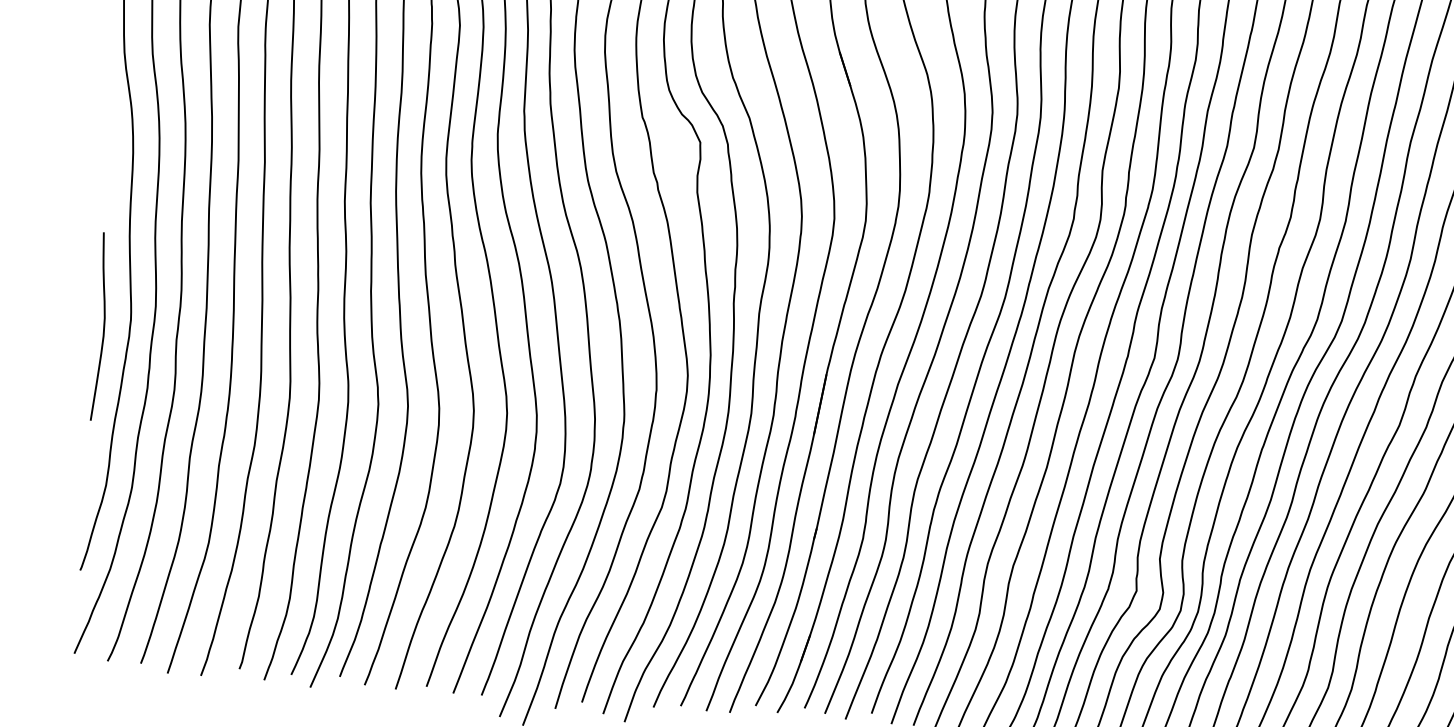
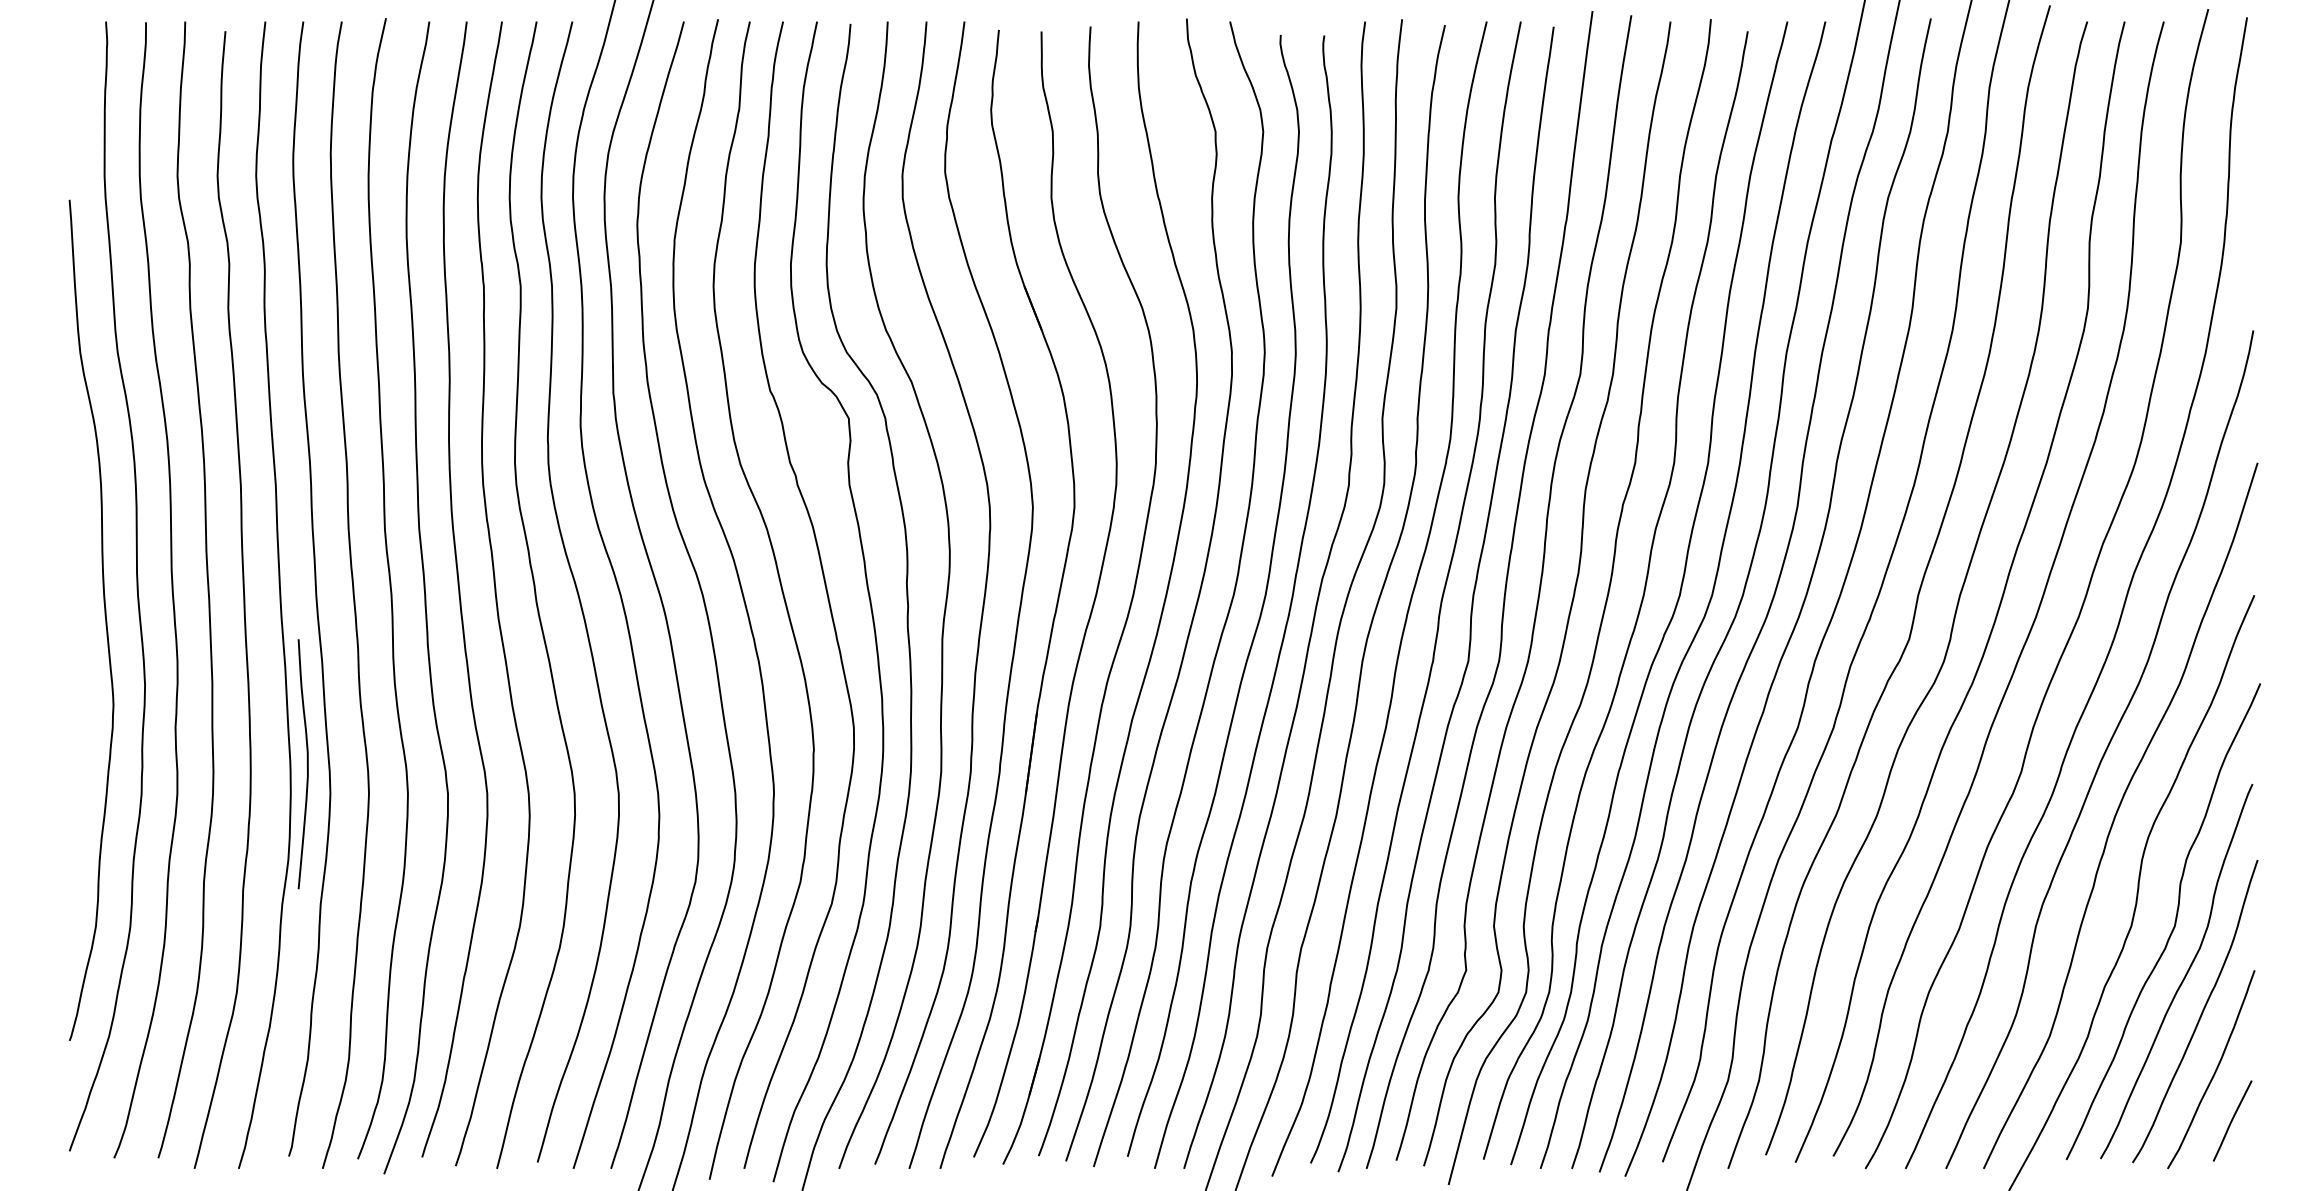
curve: (103, 327) -> (306, 764), moved

